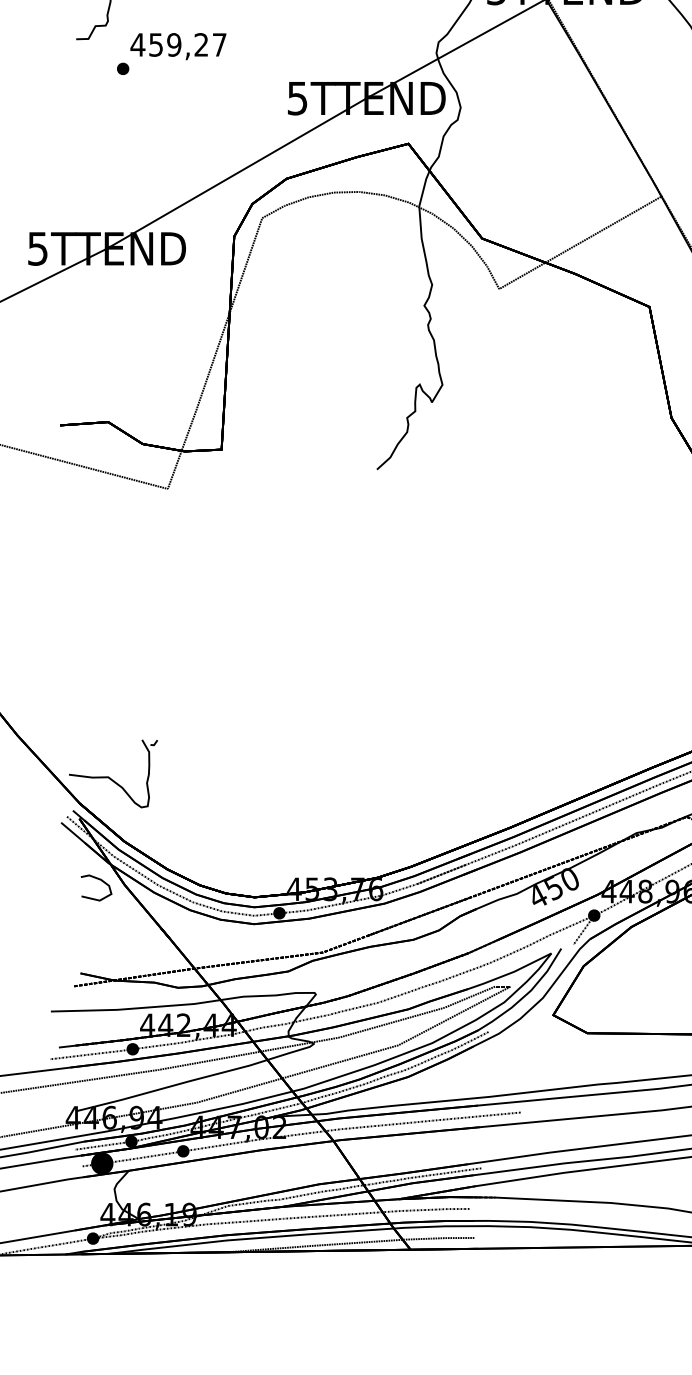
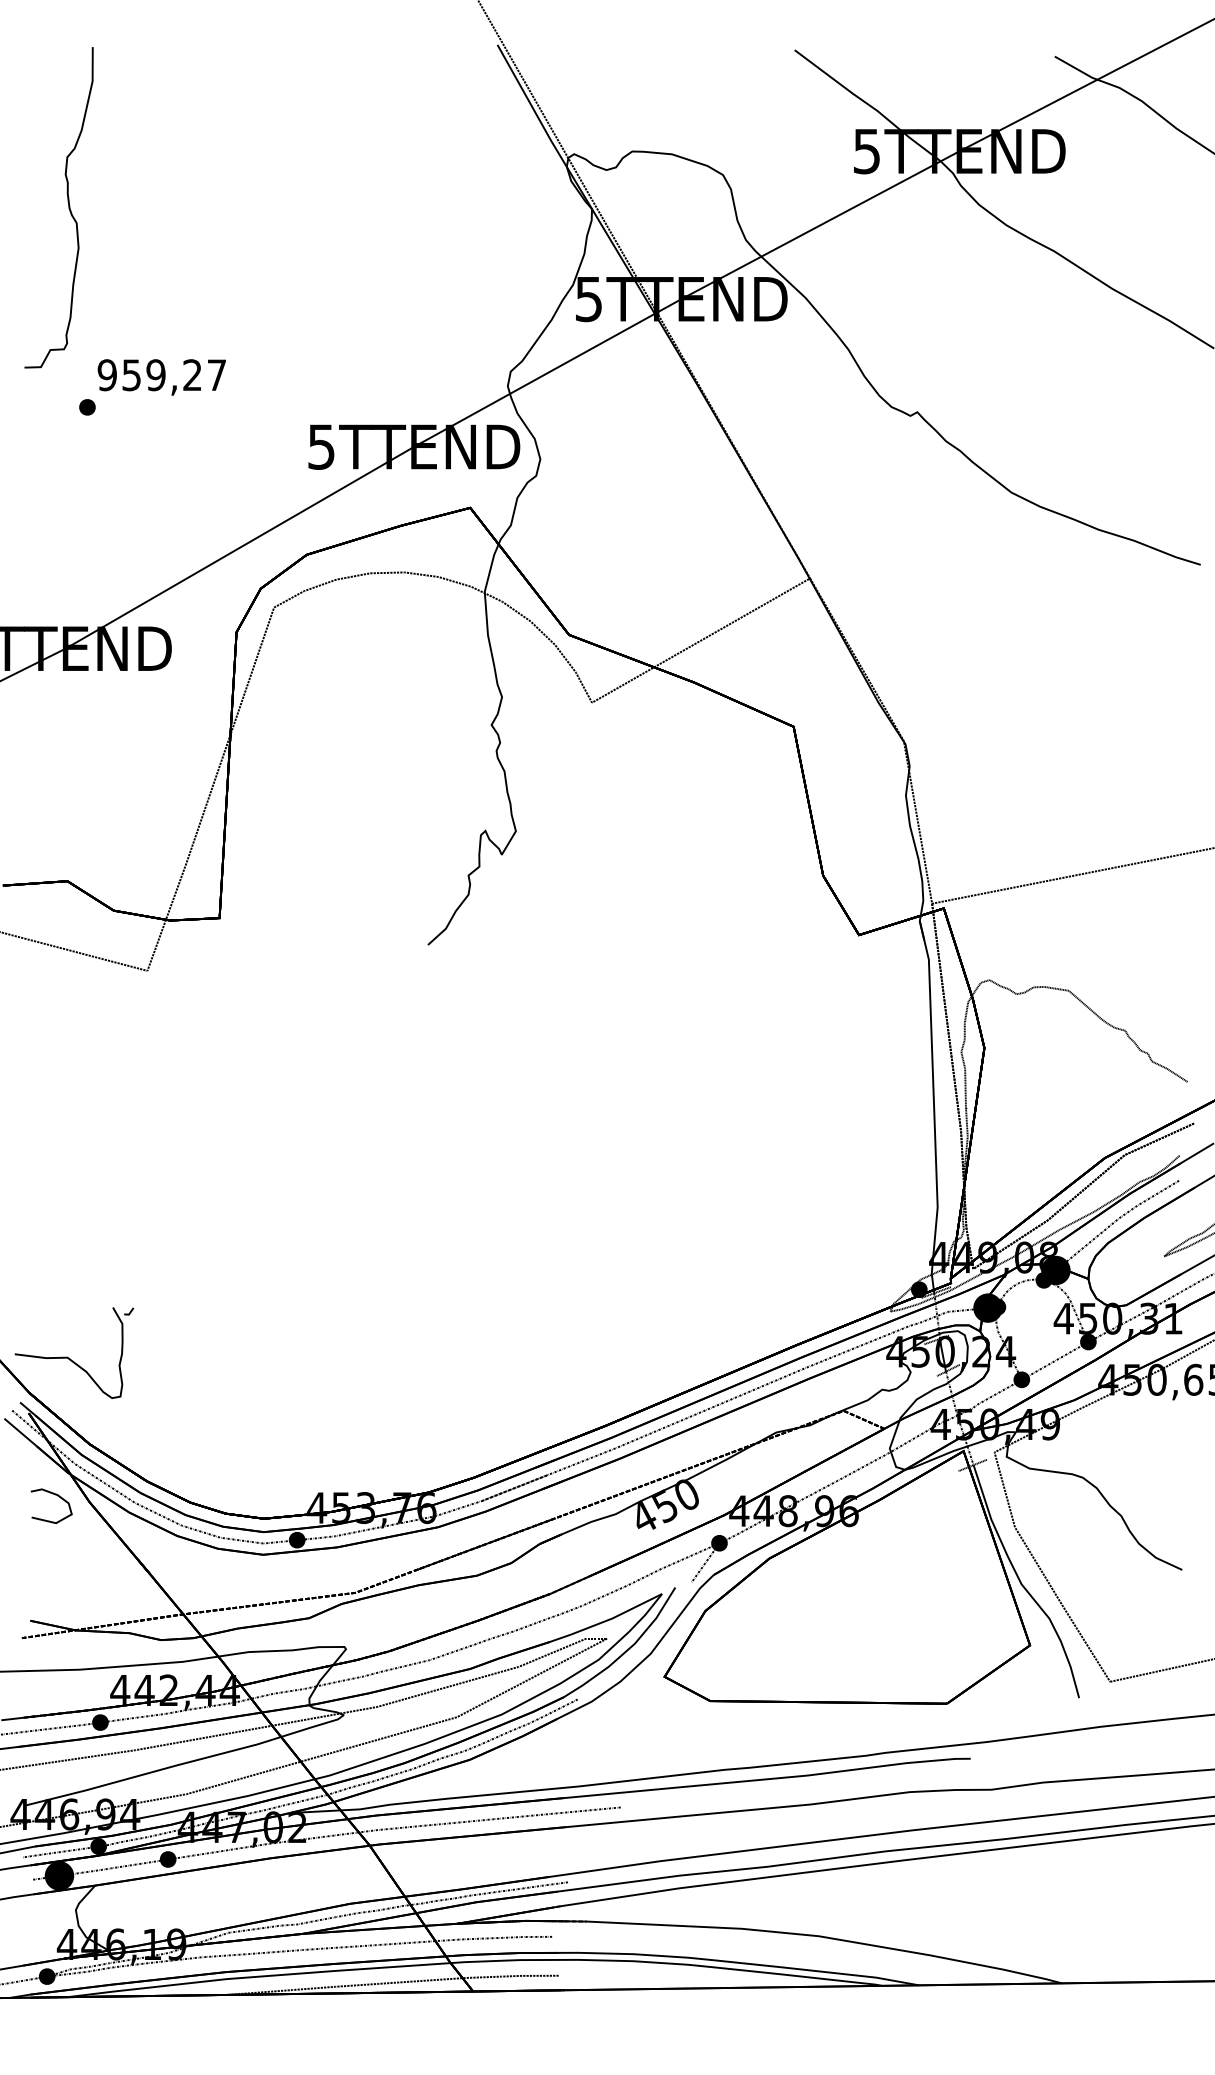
text: (138, 45) -> (107, 375), 459,27 -> 959,27

